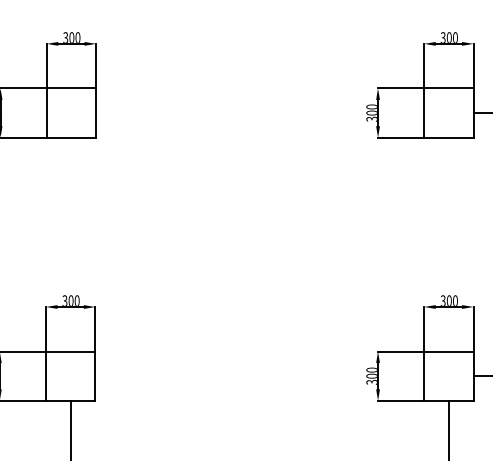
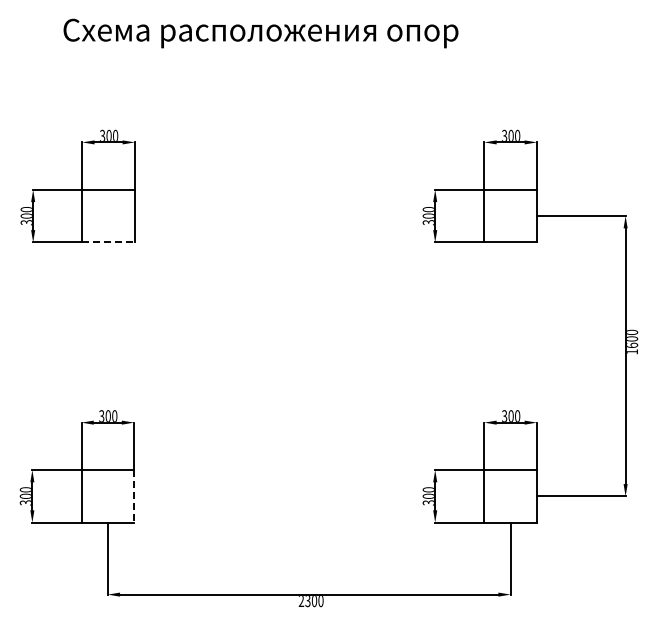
line: (72, 137) -> (109, 242), solid -> dashed
line: (95, 376) -> (134, 496), solid -> dashed

